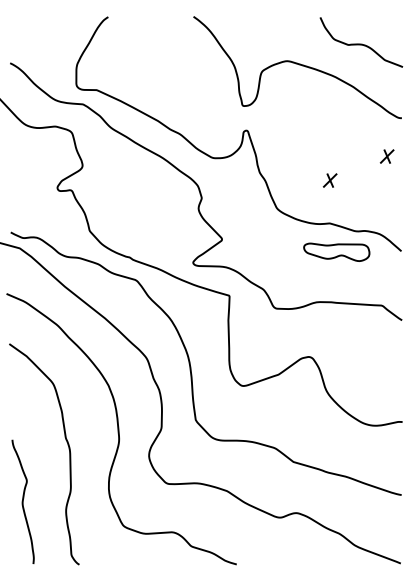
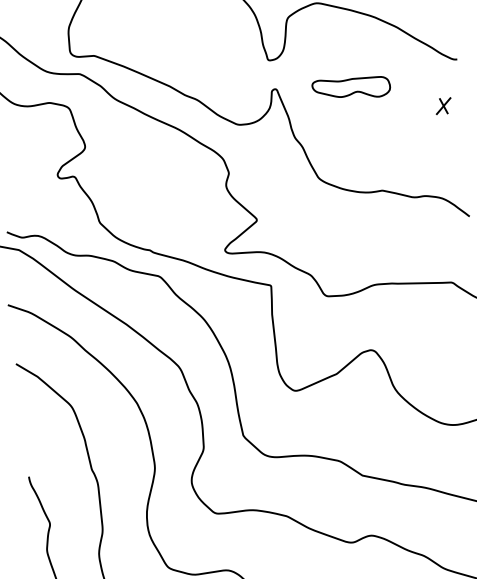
part: (329, 180) -> (377, 139), removed
part: (336, 251) -> (351, 87), moved

